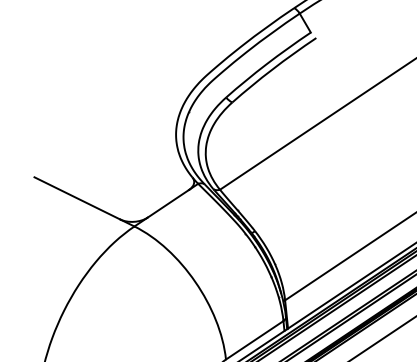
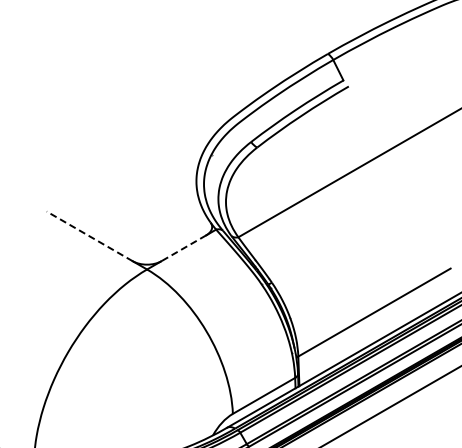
line: (77, 198) -> (89, 236), solid -> dashed
line: (168, 204) -> (183, 248), solid -> dashed

